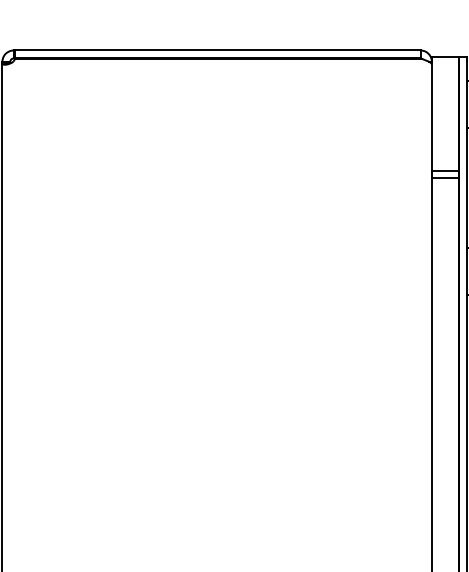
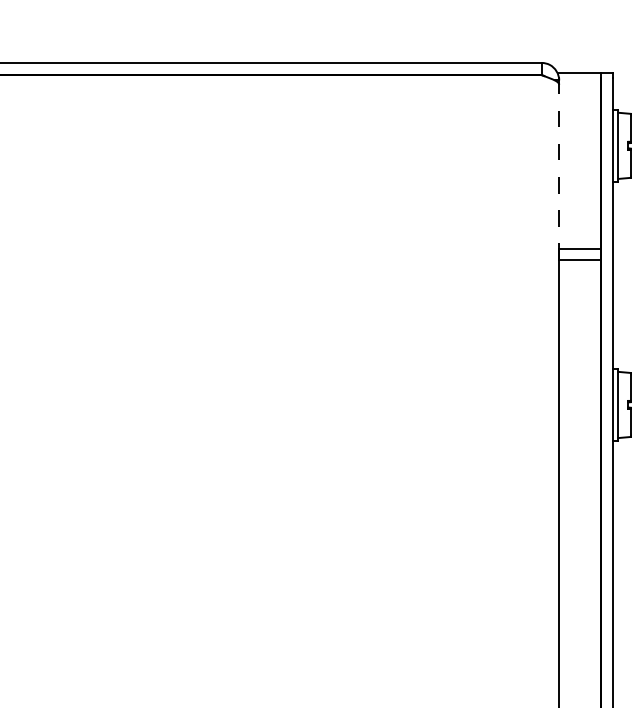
line: (431, 117) -> (558, 166), solid -> dashed

